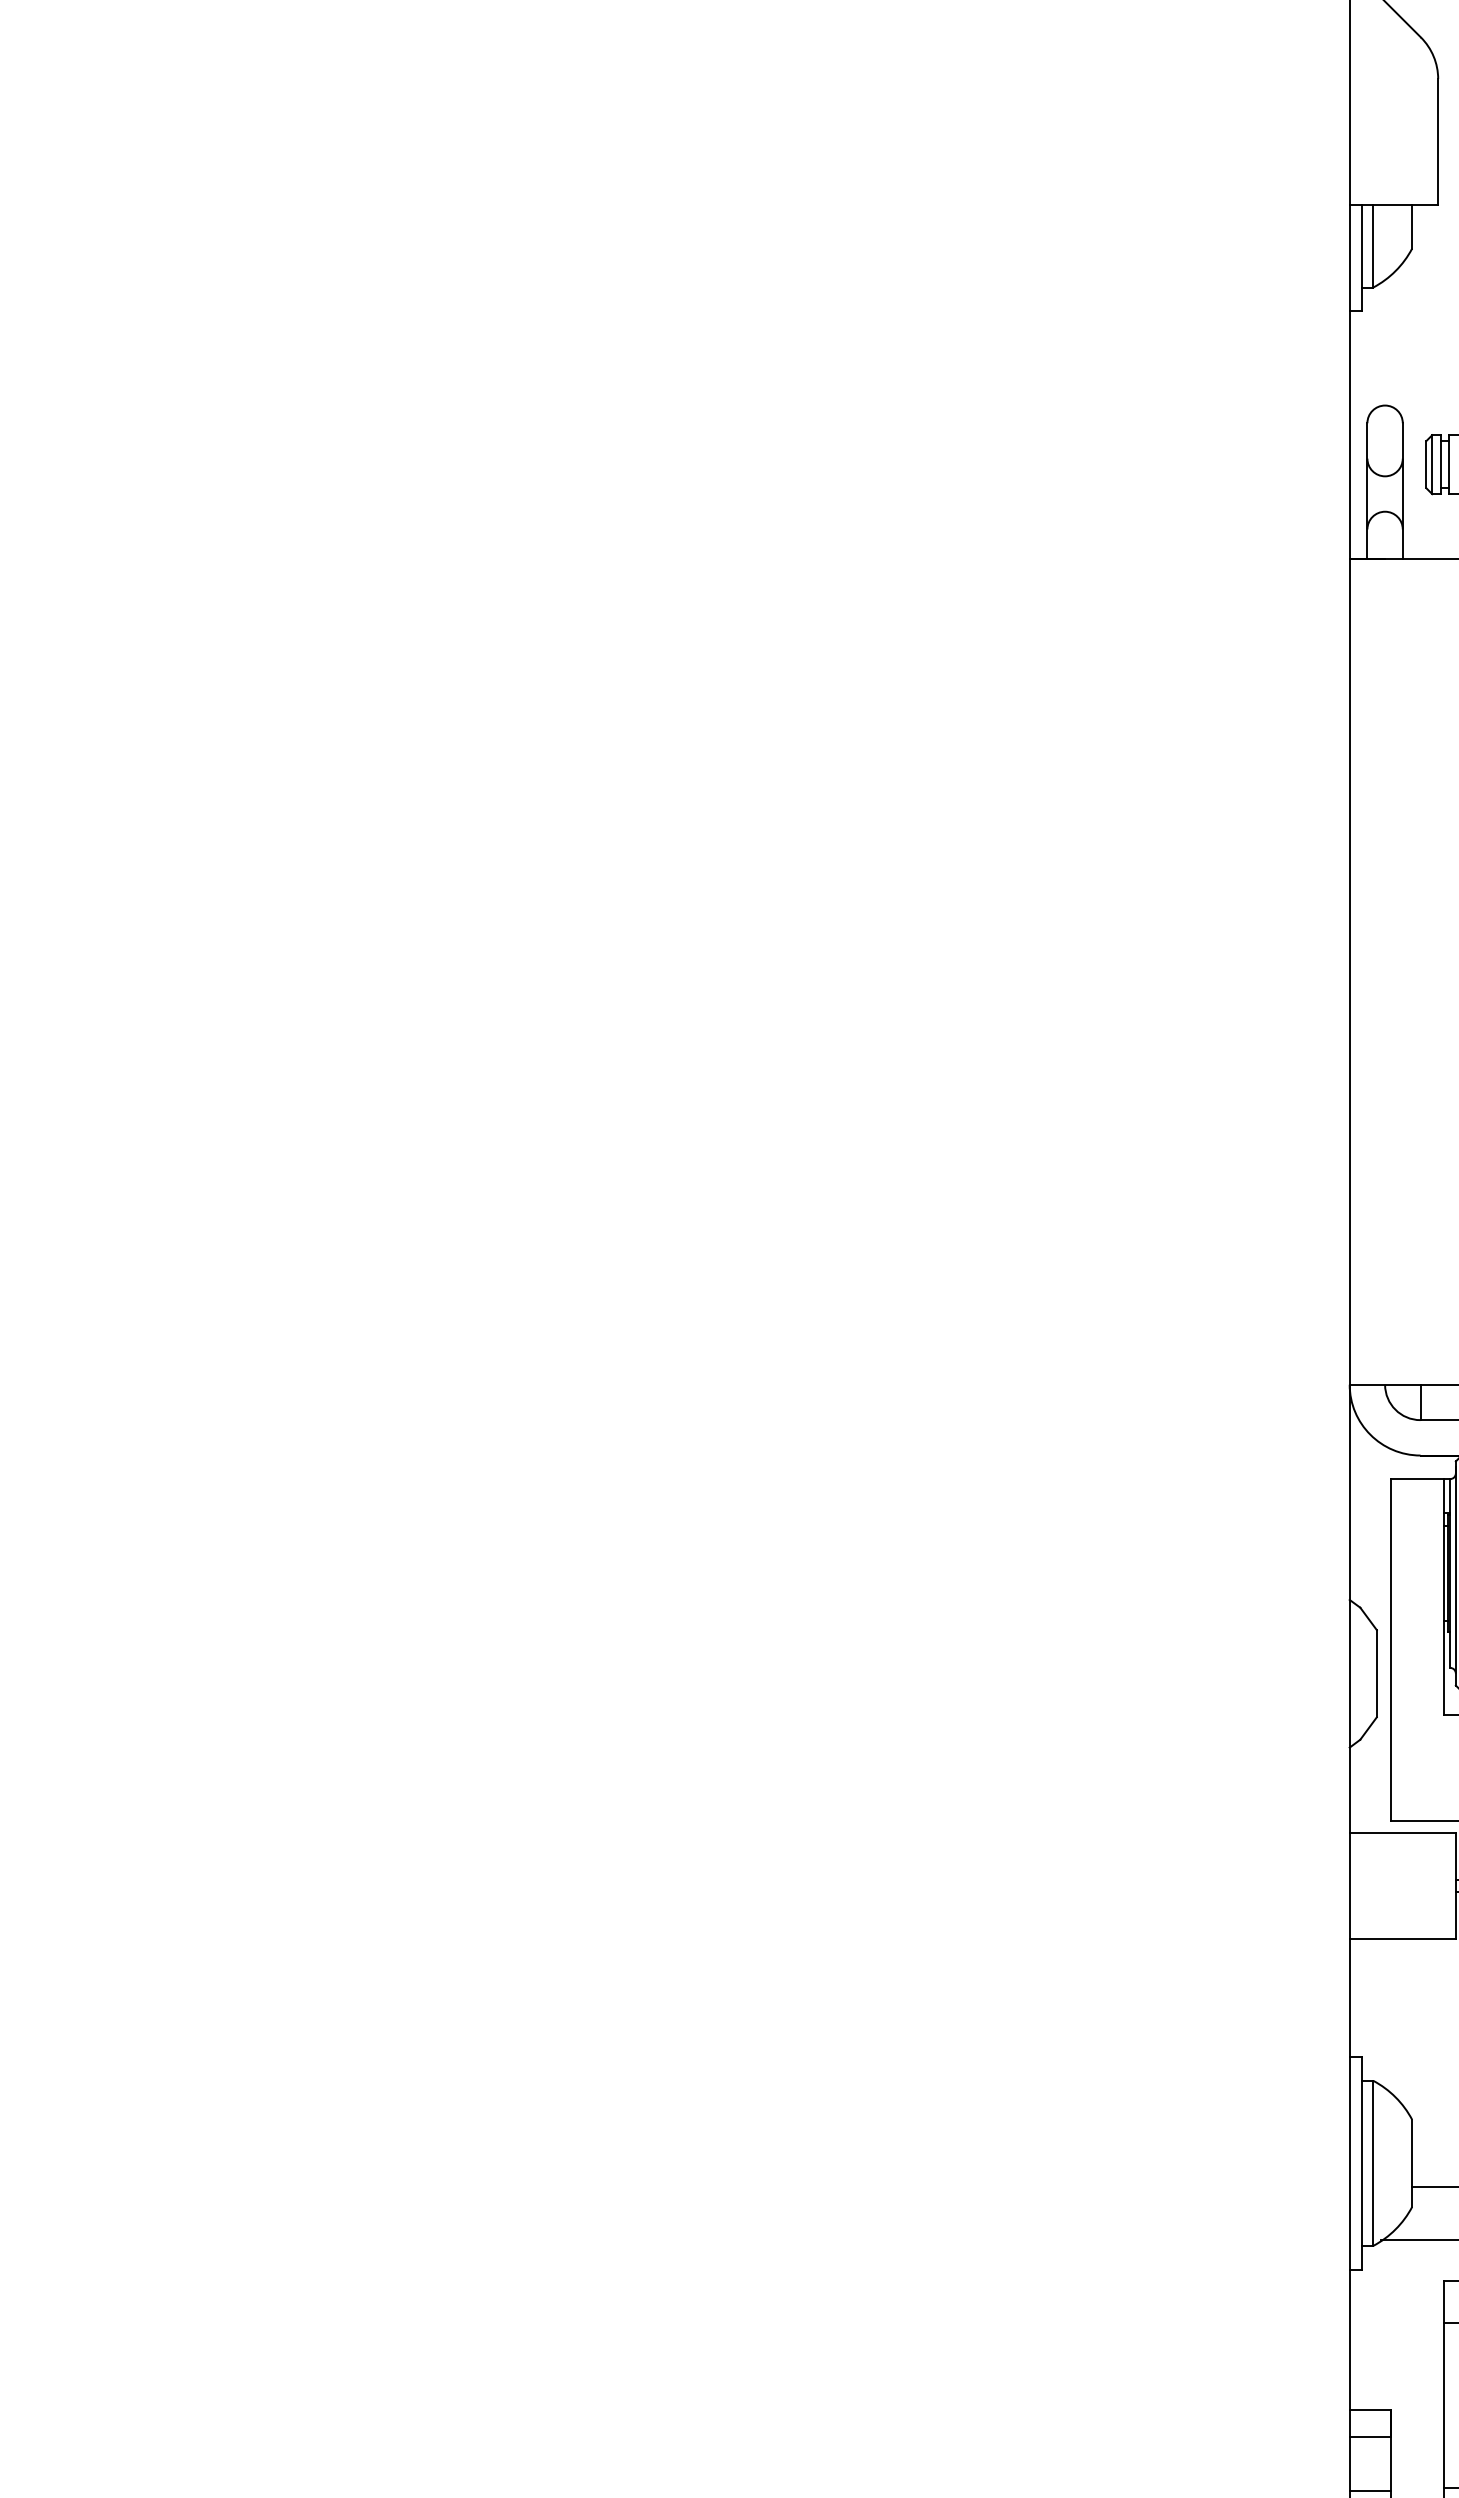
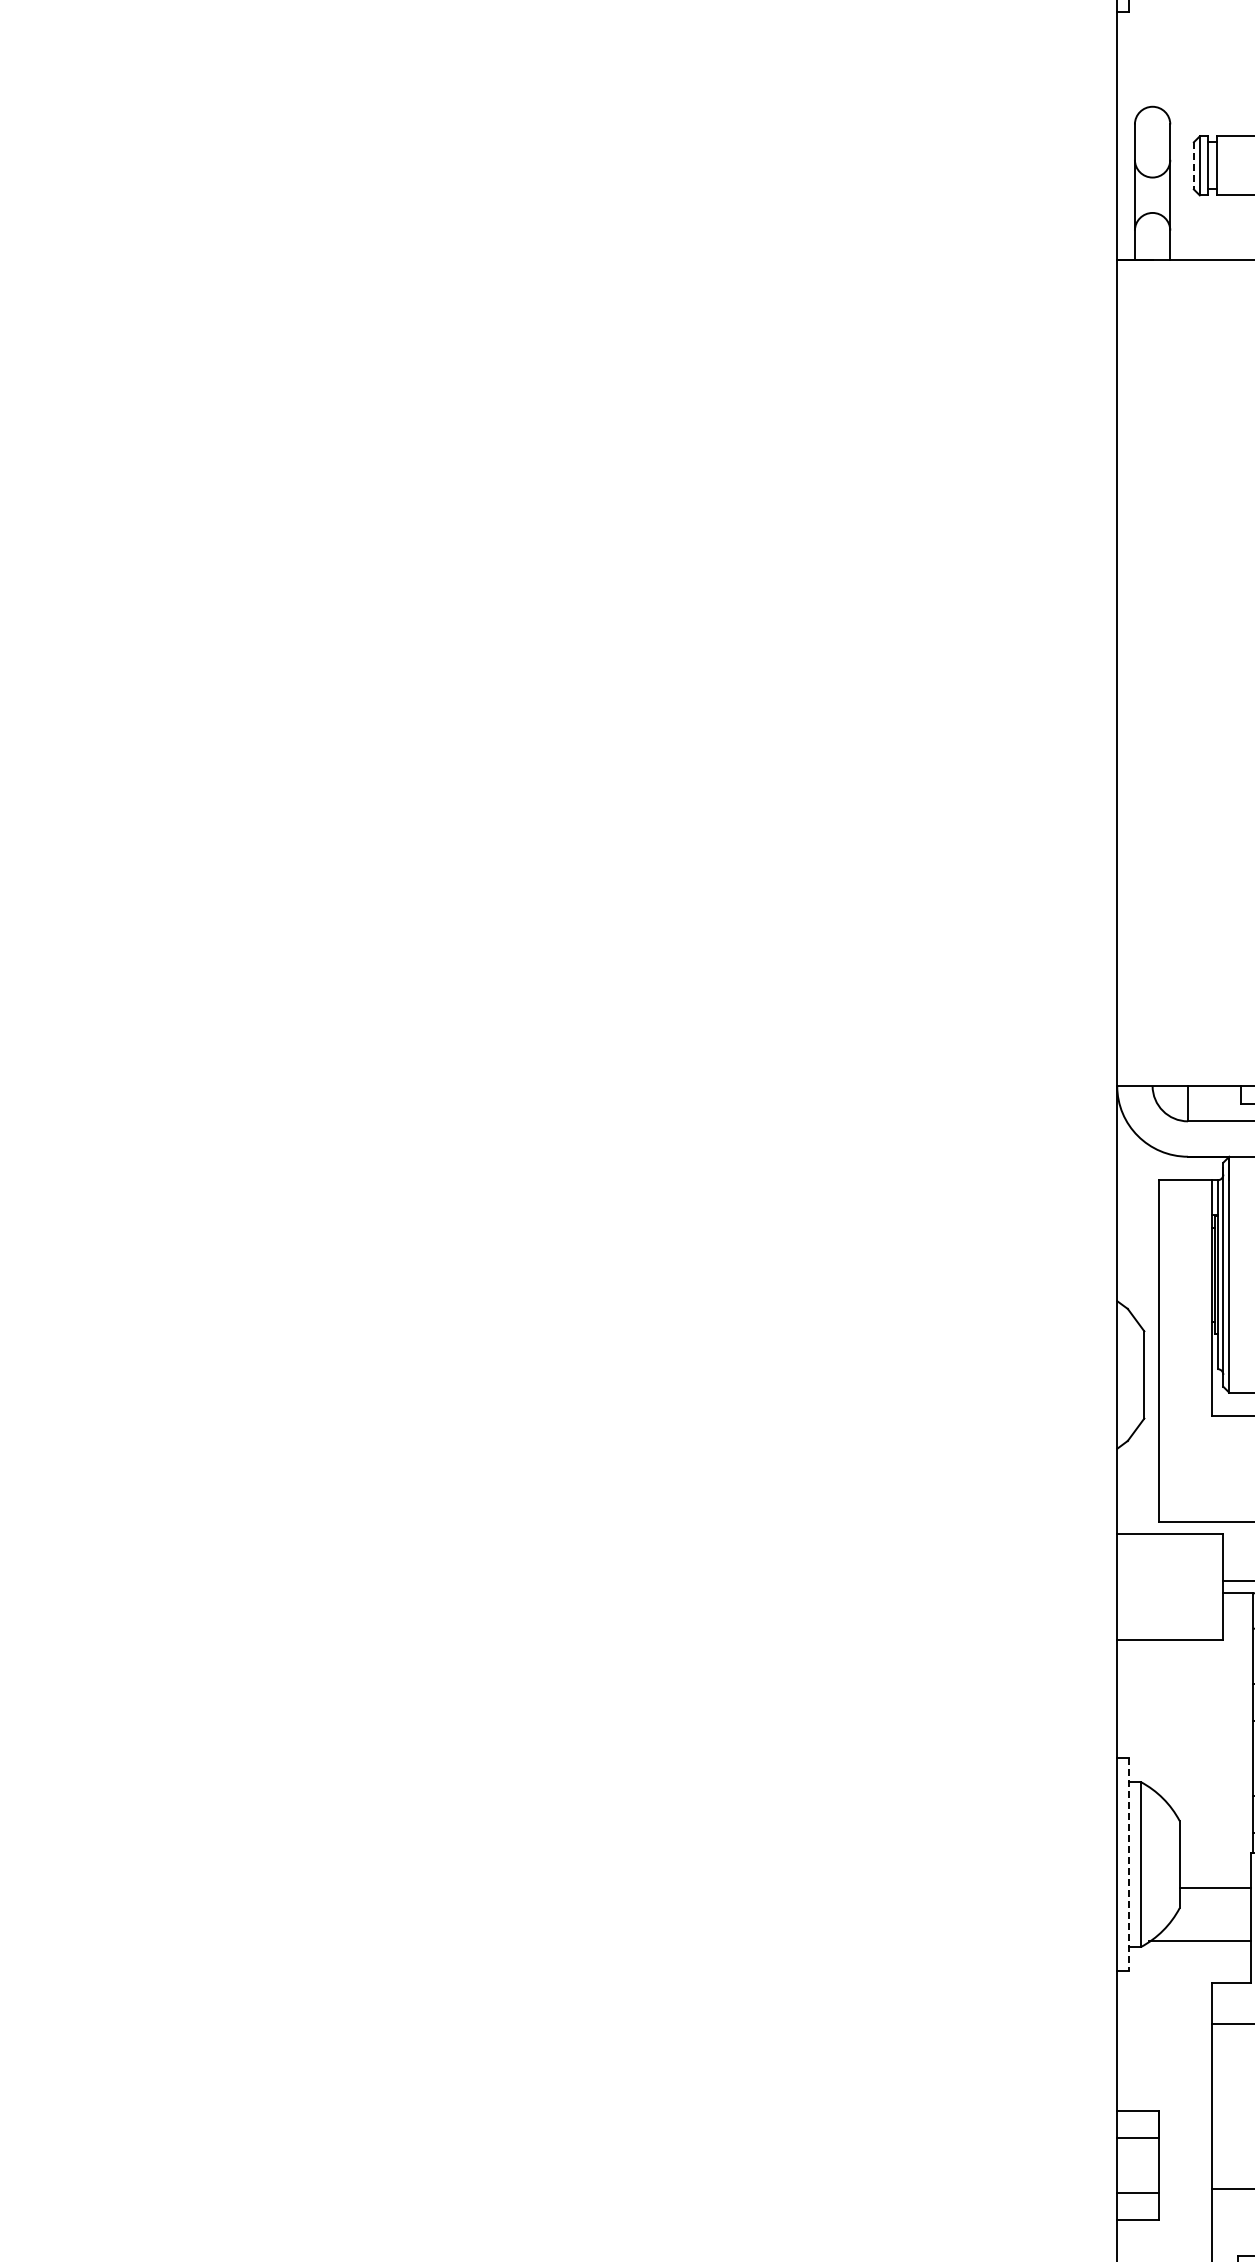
line: (1426, 464) -> (1194, 165), solid -> dashed
line: (1361, 2163) -> (1129, 1864), solid -> dashed

